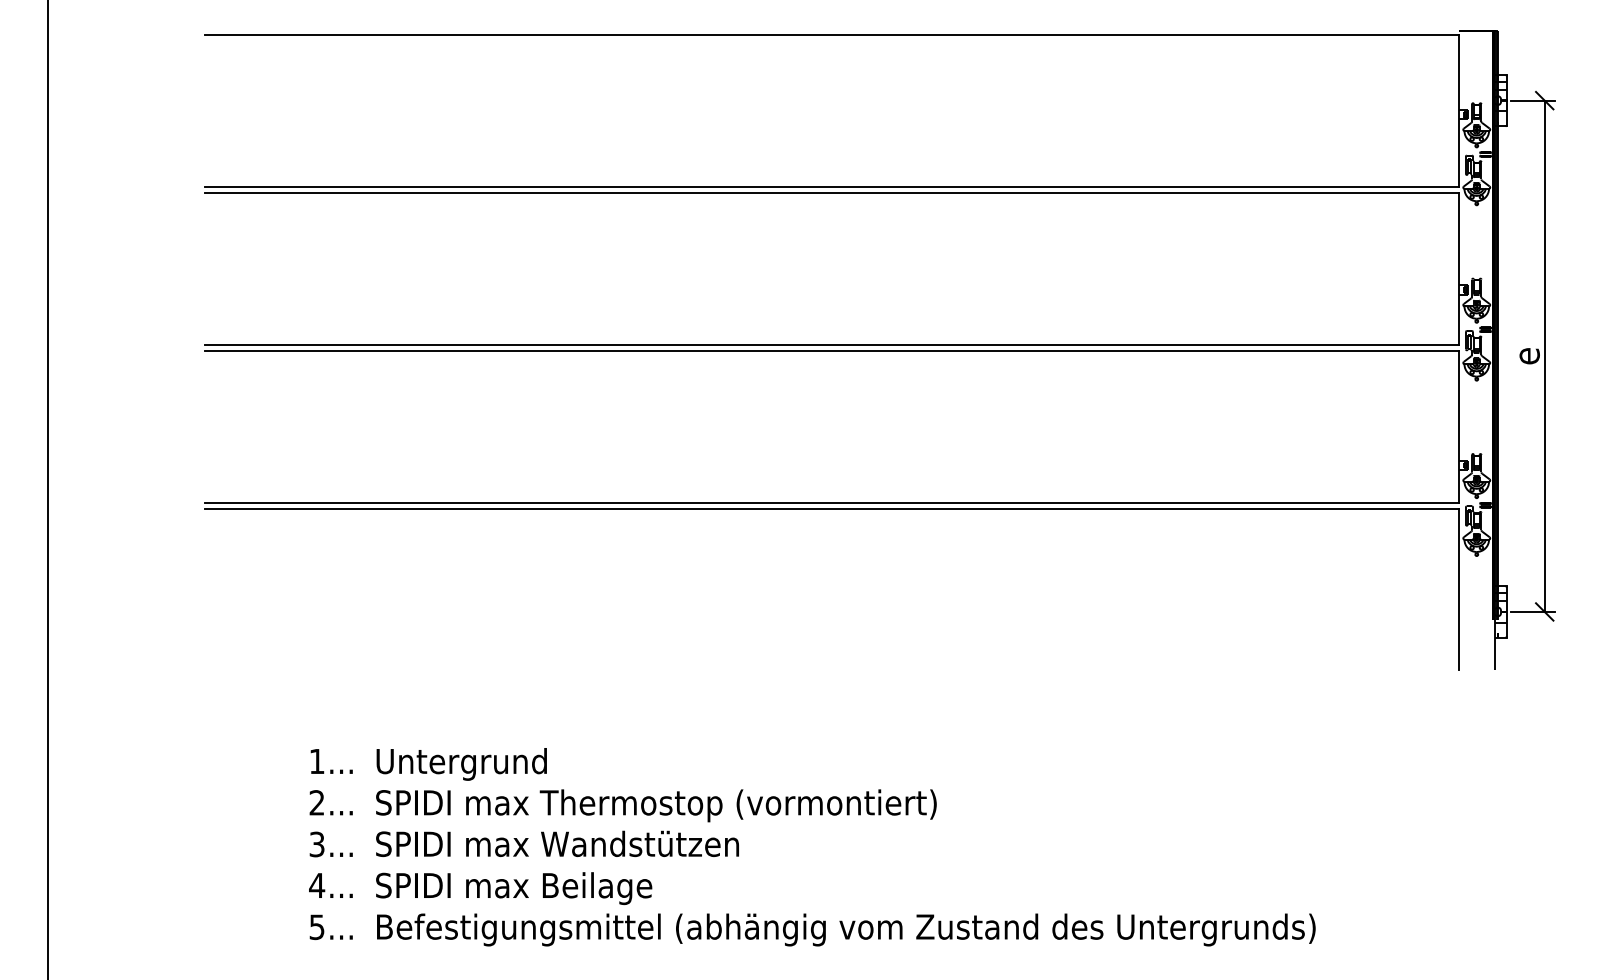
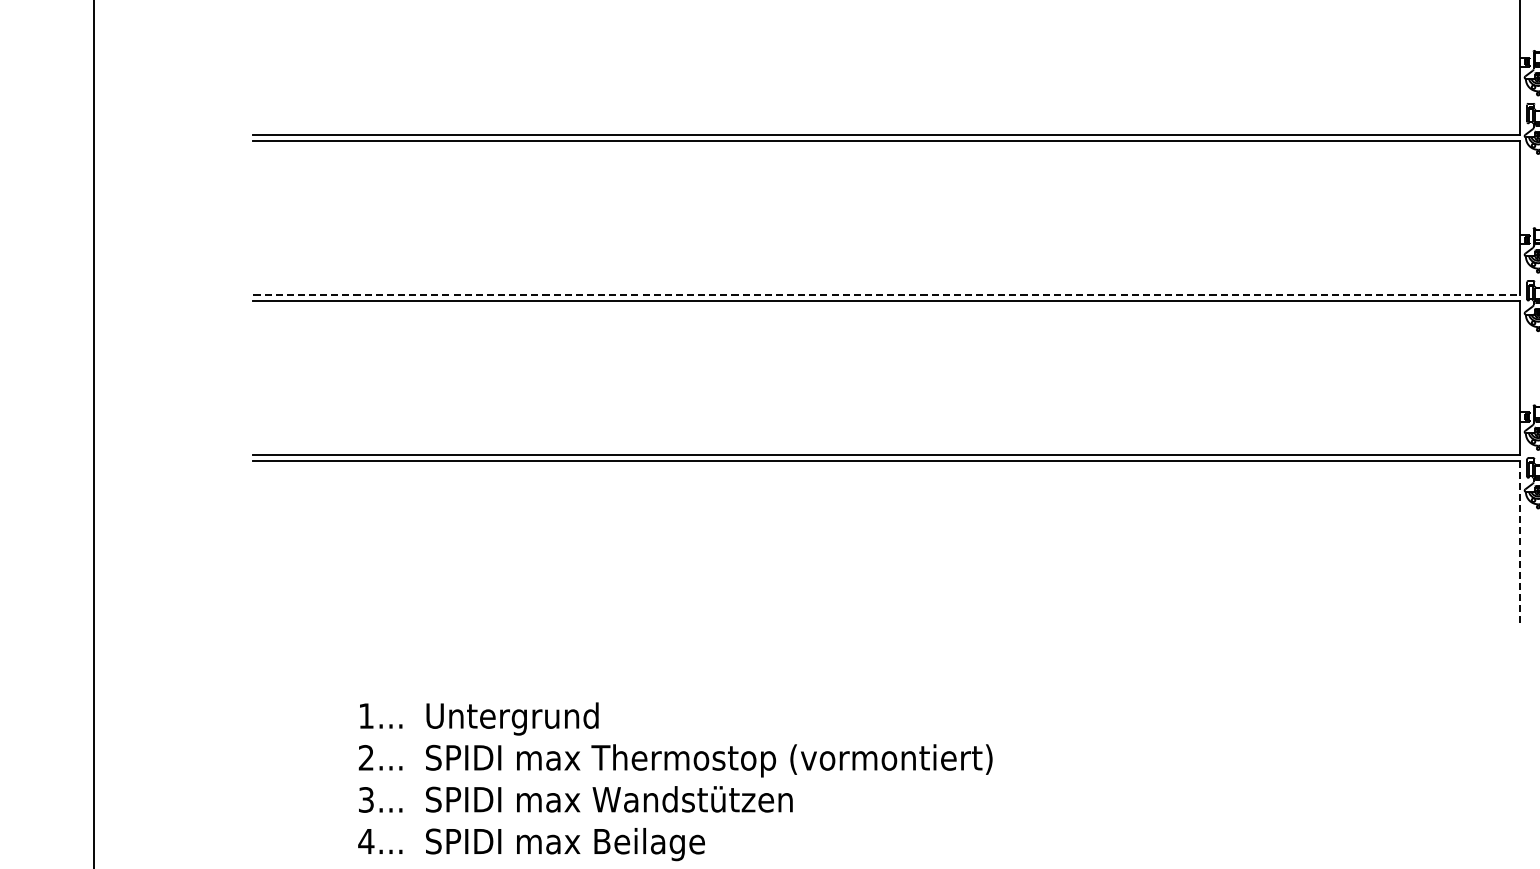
line: (832, 344) -> (887, 294), solid -> dashed
line: (1458, 589) -> (1519, 542), solid -> dashed

